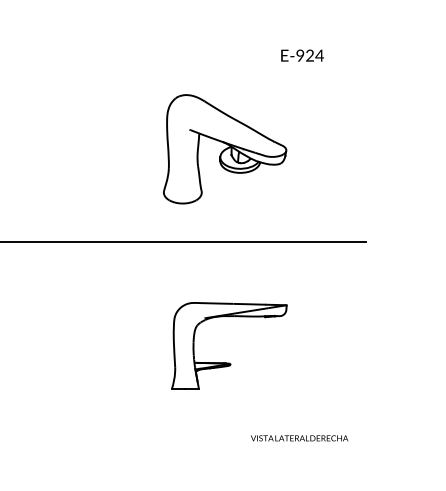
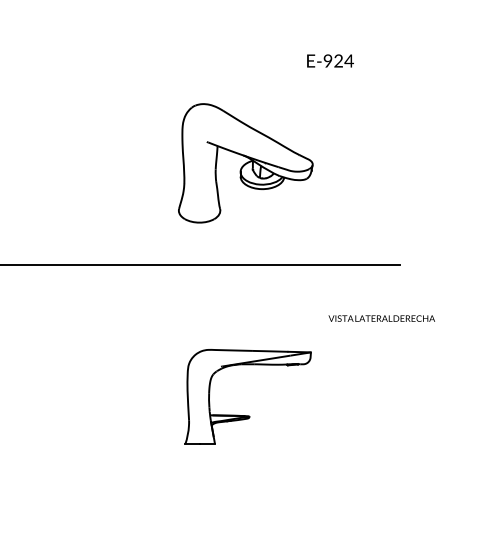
part: (229, 362) -> (248, 414), moved
text: (299, 438) -> (381, 318), moved

